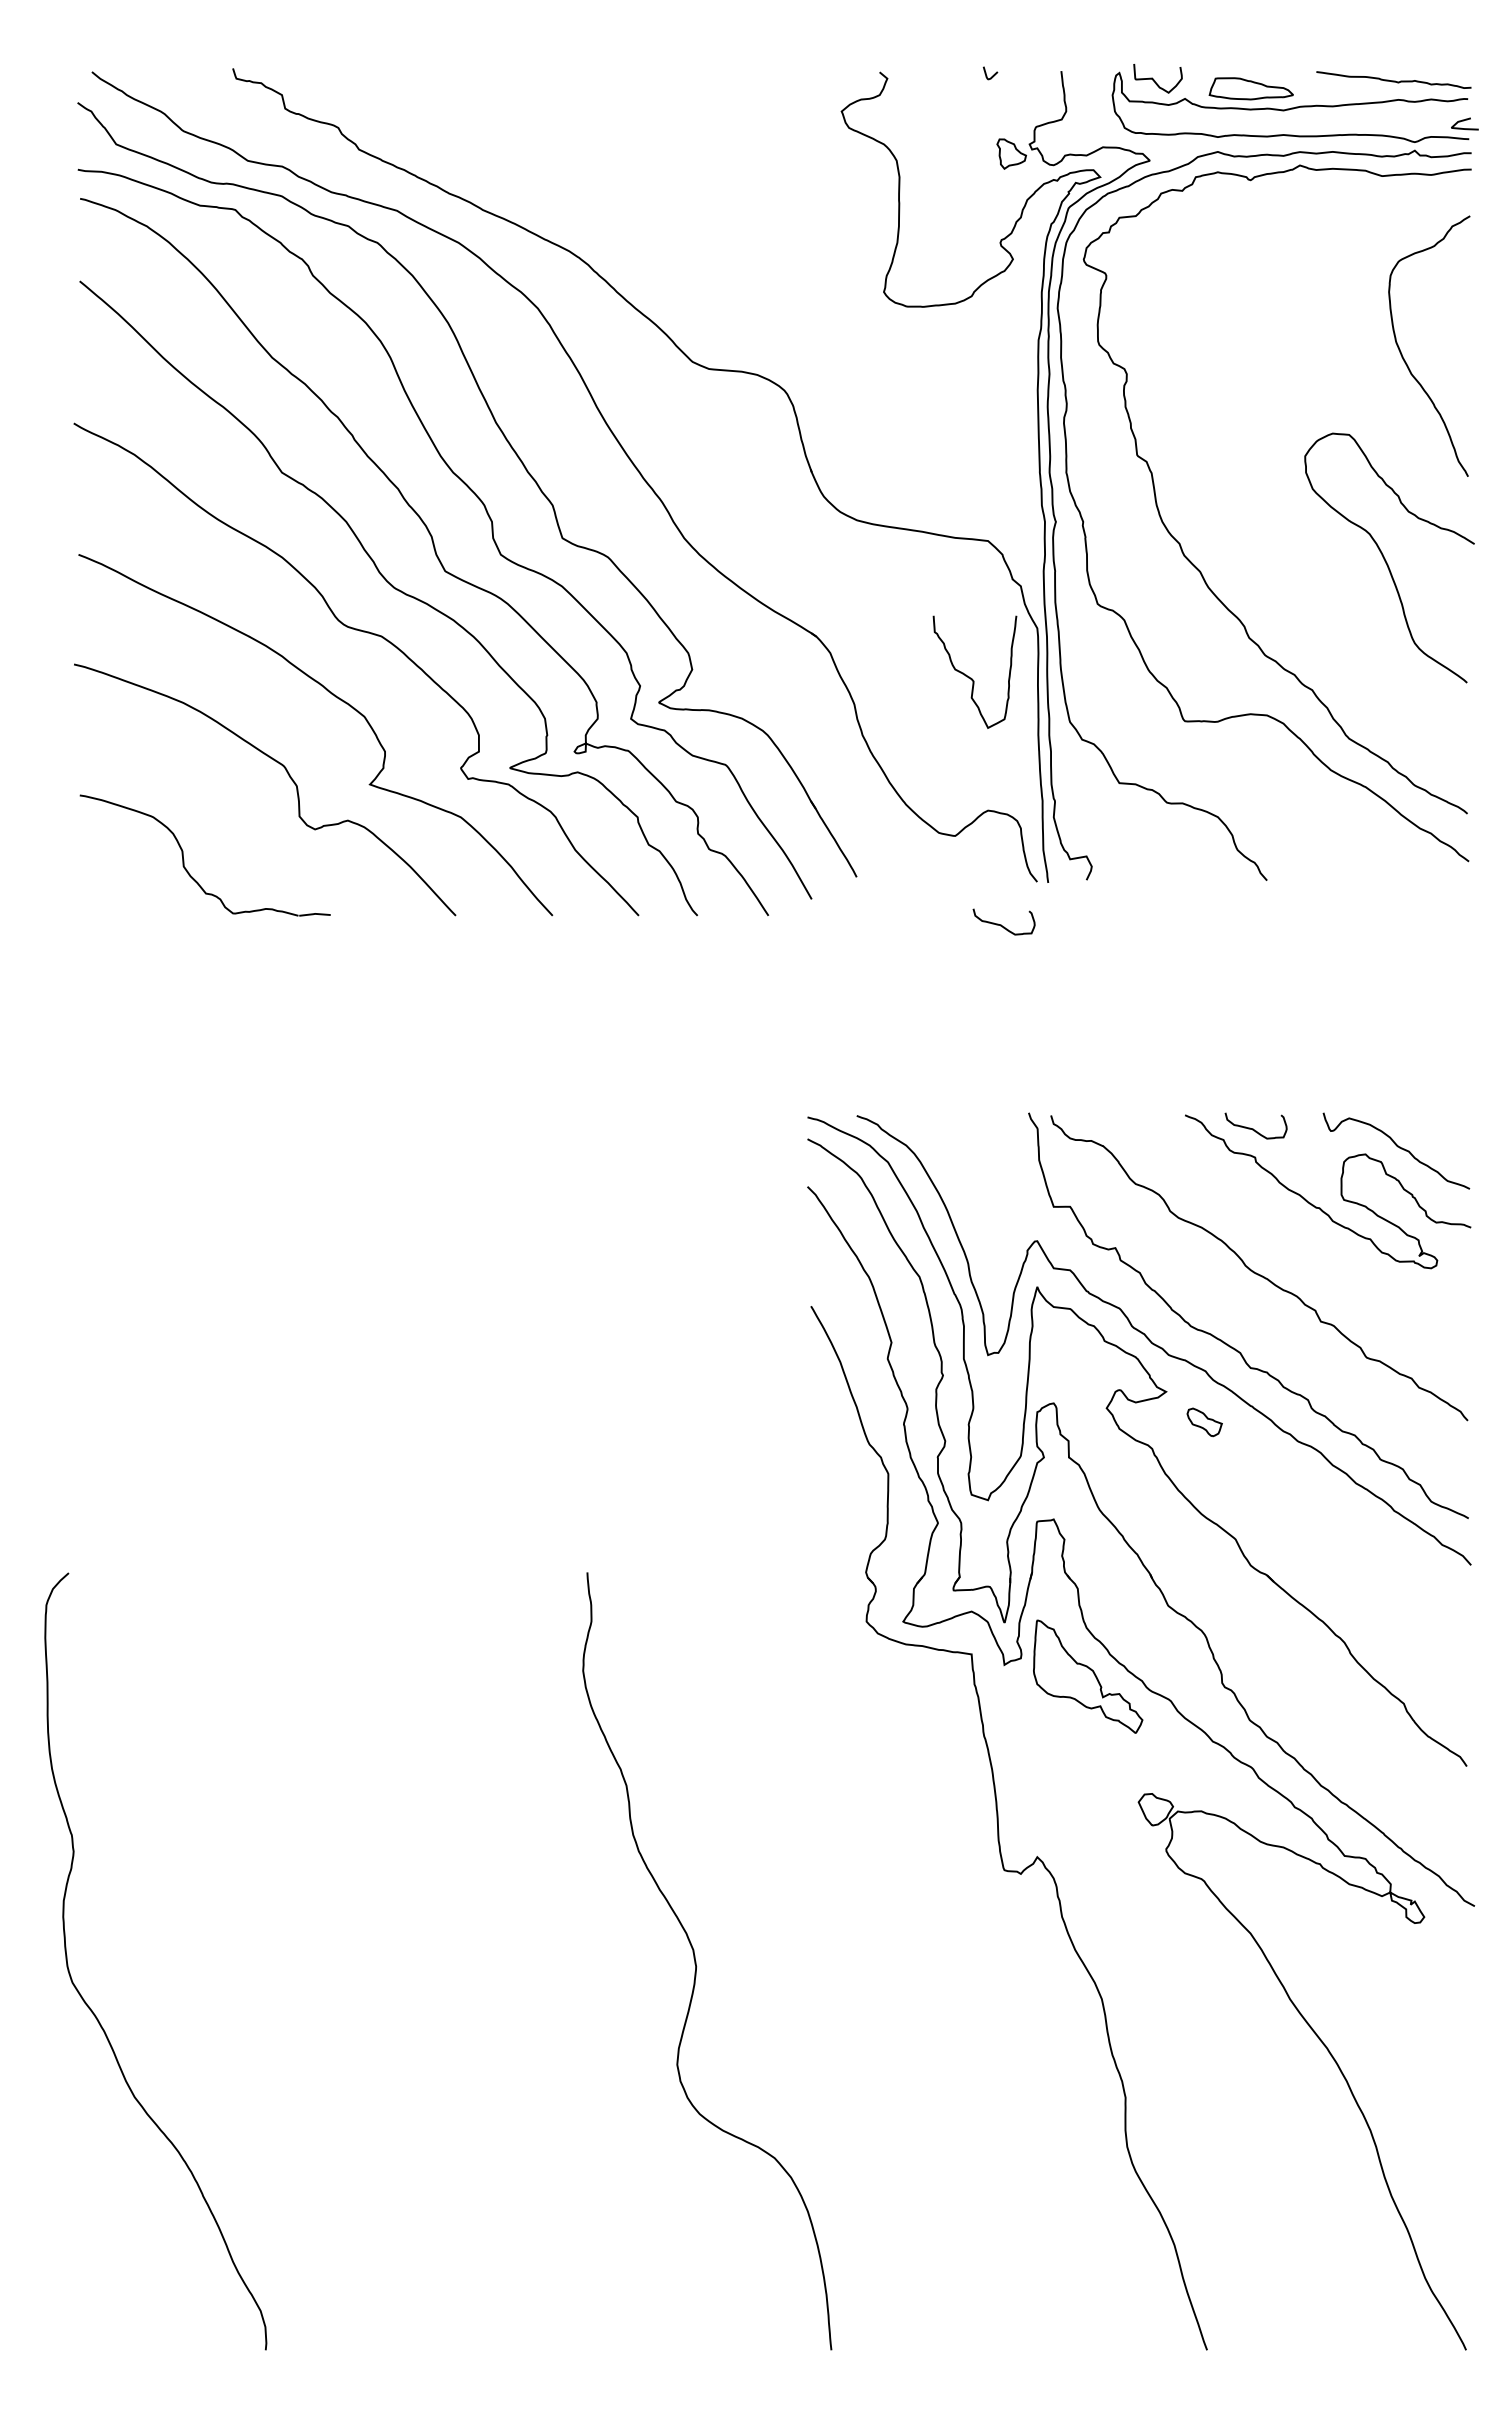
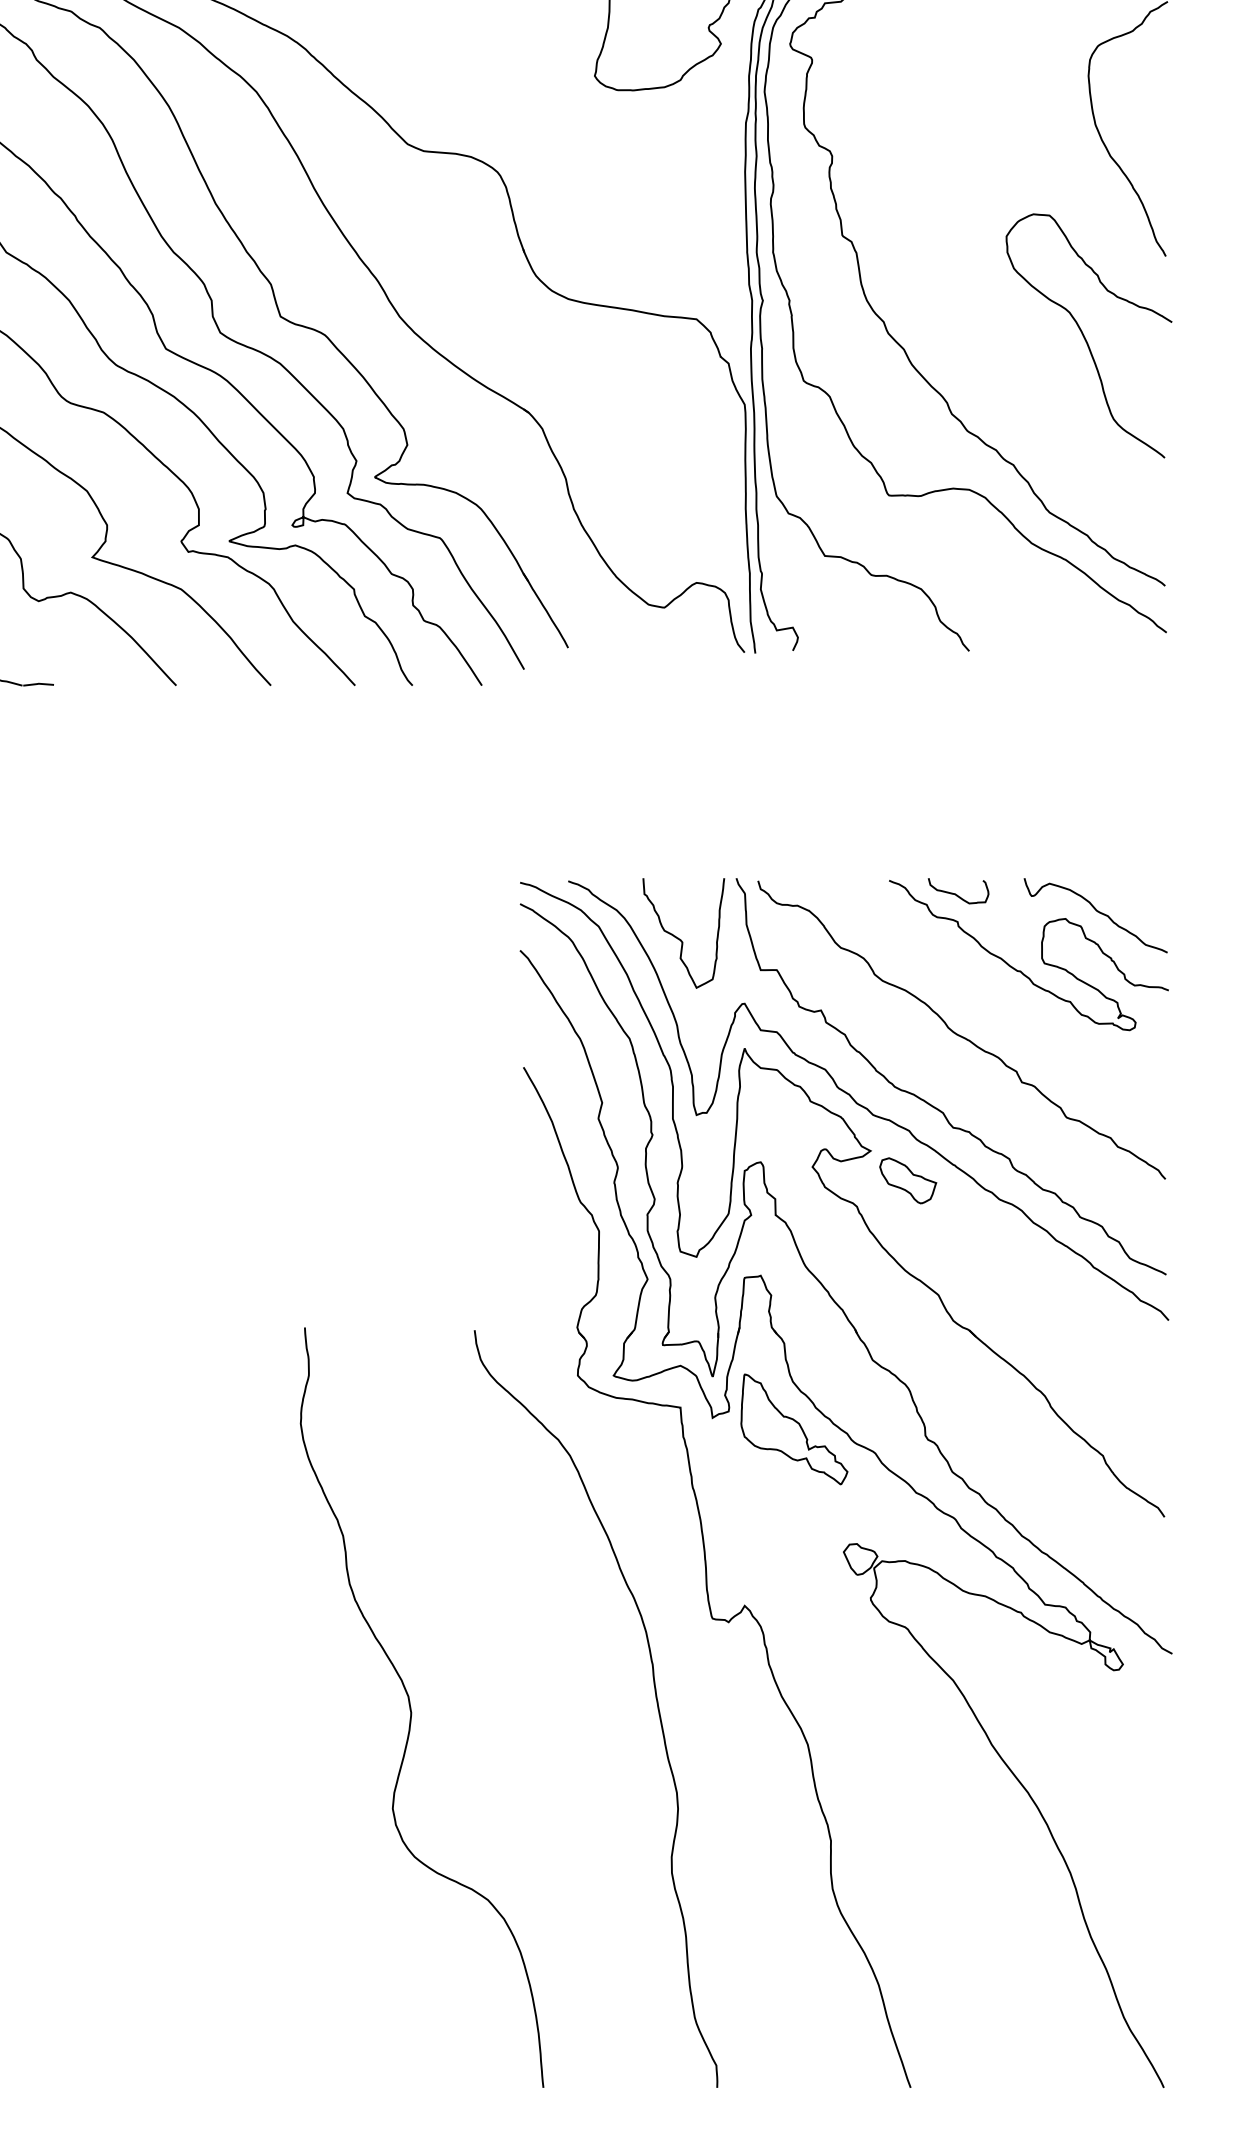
curve: (971, 677) -> (680, 938), moved
curve: (1001, 924) -> (709, 694), removed
part: (1204, 1422) -> (908, 1180), size x1.67
curve: (946, 1954) -> (655, 1700), added

